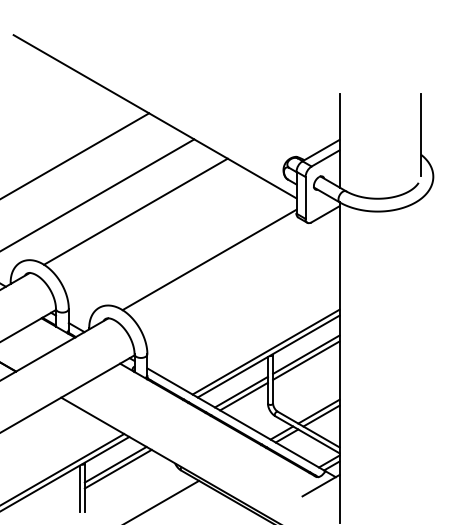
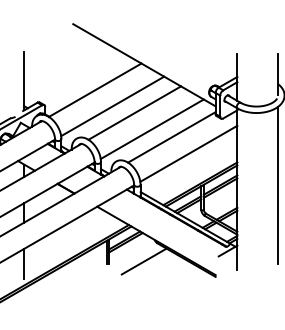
line: (169, 242) -> (151, 128), added
line: (242, 291) -> (188, 153), added
line: (421, 353) -> (278, 184), added

